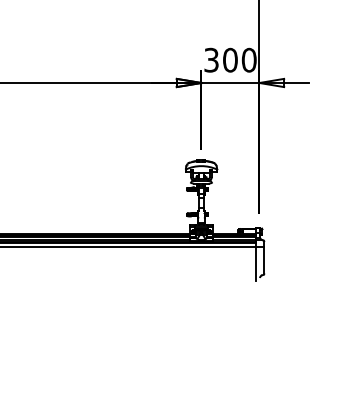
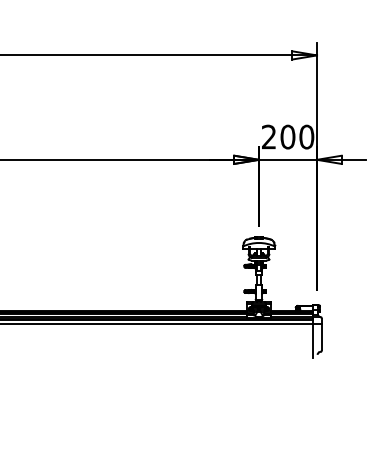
text: (211, 60) -> (269, 137), 300 -> 200

